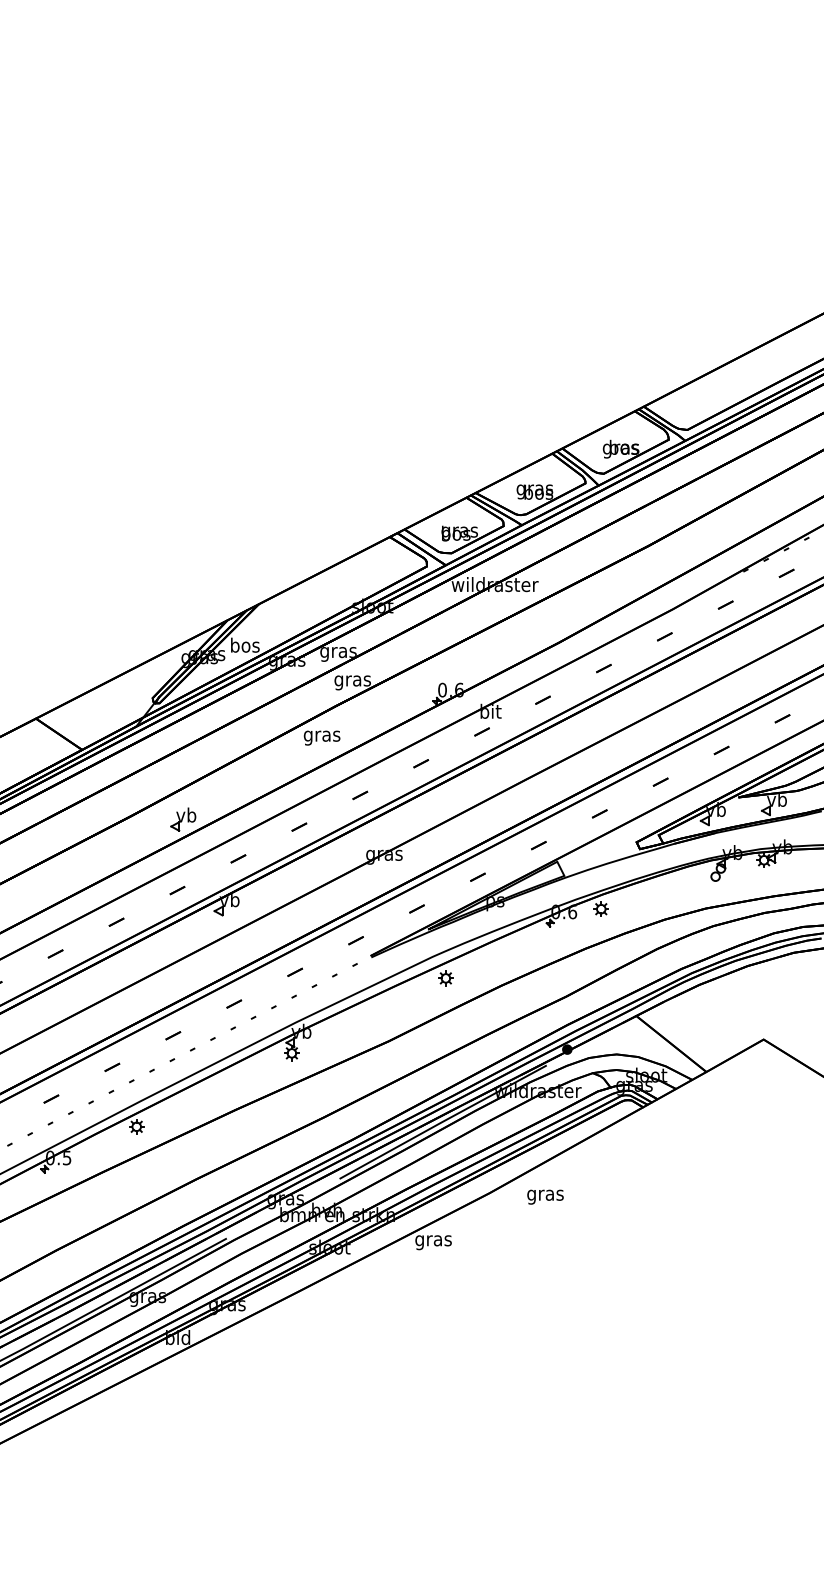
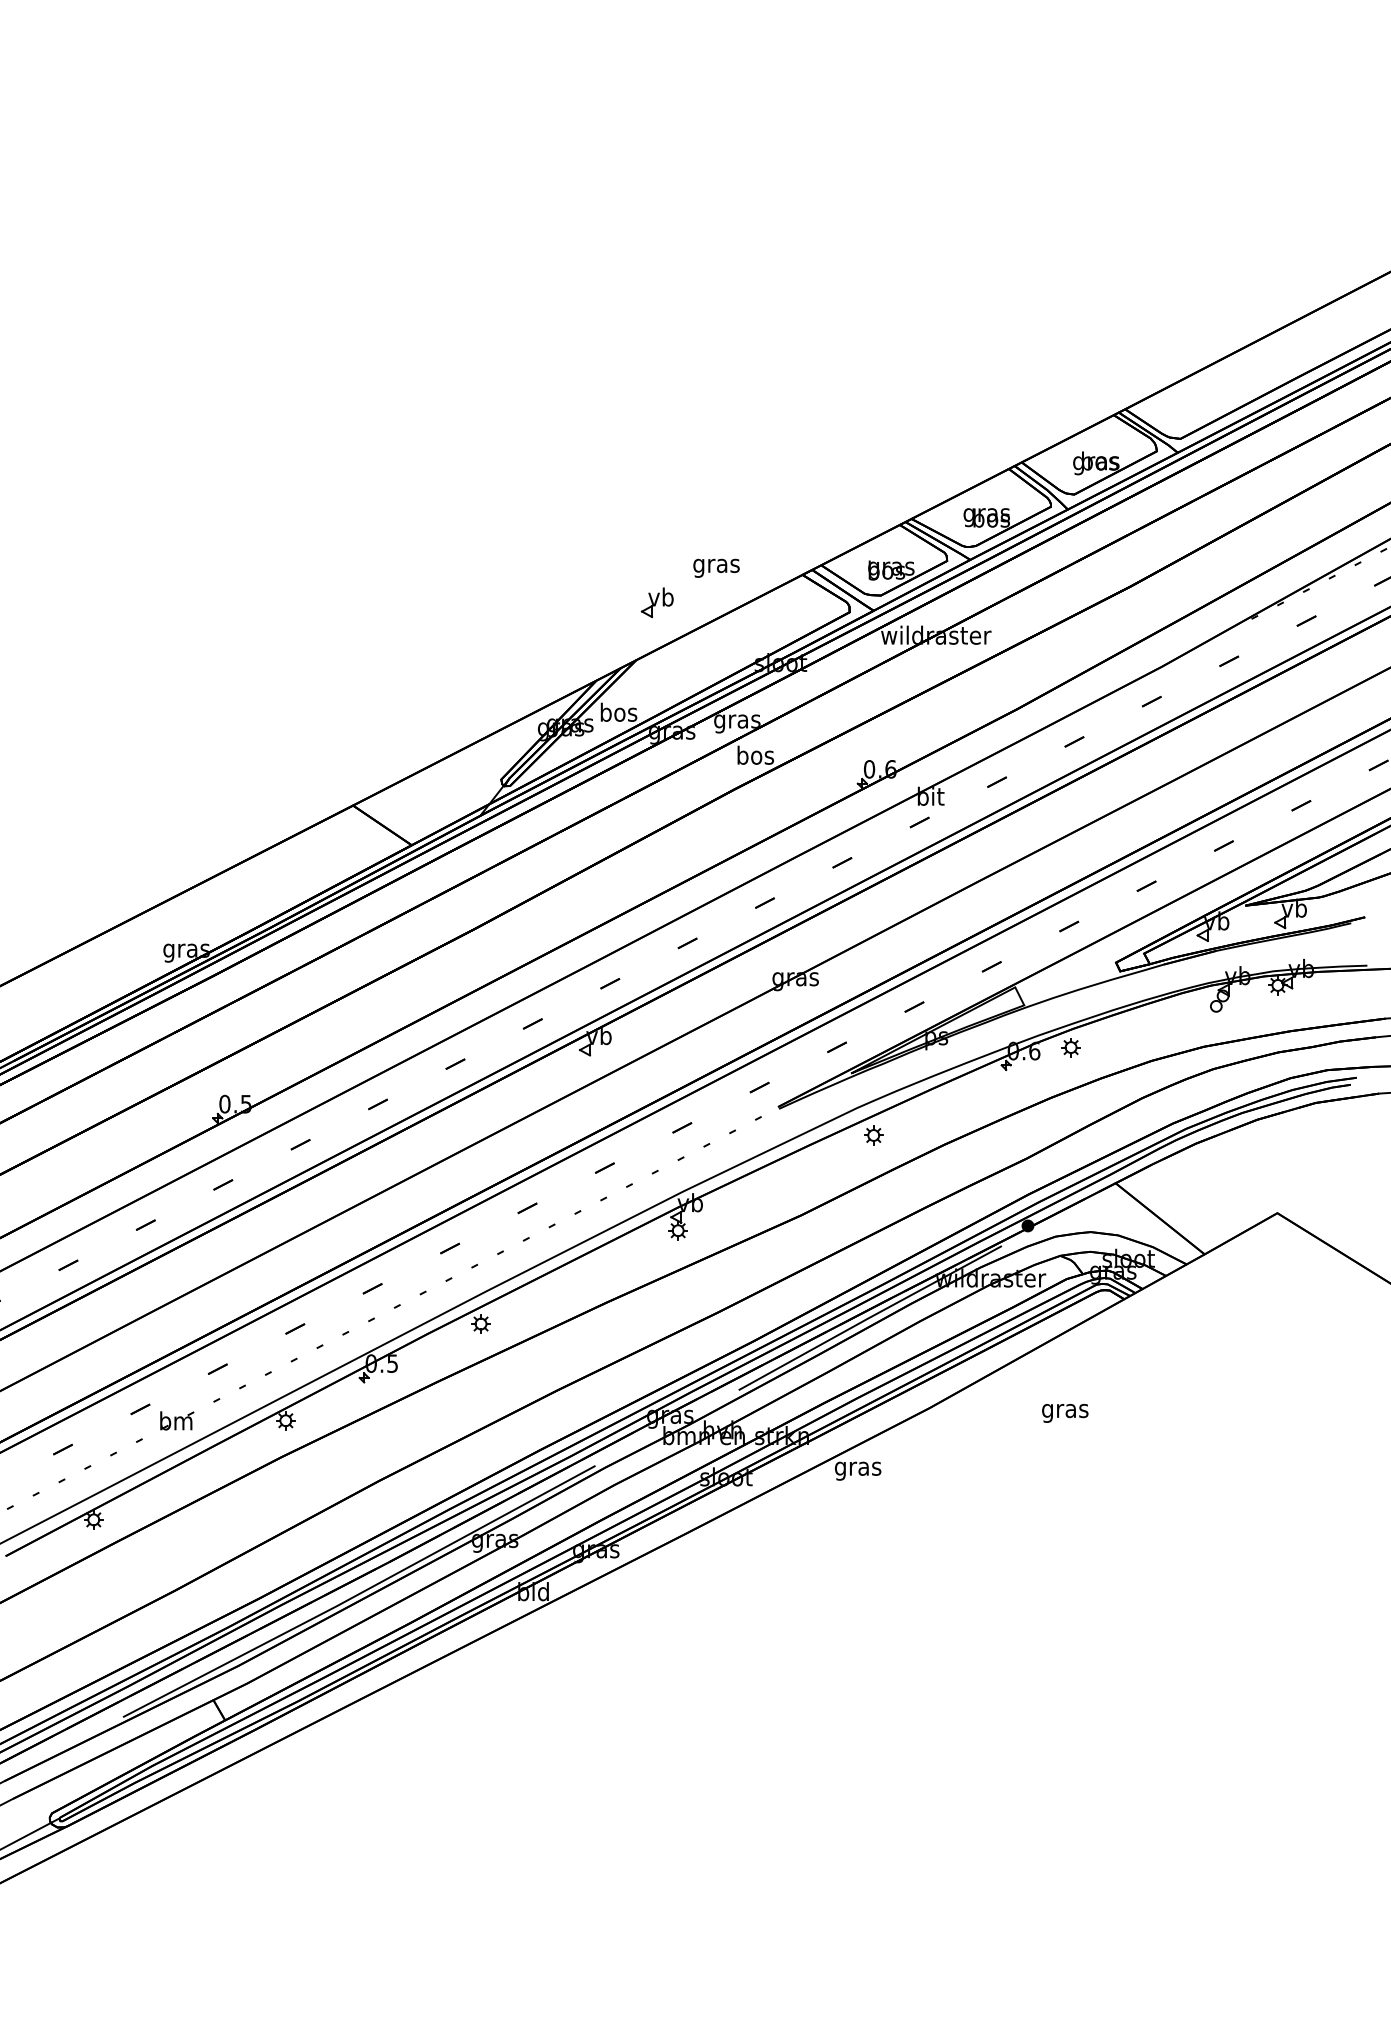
text: (352, 680) -> (755, 757), gras -> bos
text: (322, 737) -> (716, 567), moved
part: (182, 819) -> (656, 602), moved
text: (545, 1197) -> (1065, 1413), moved

